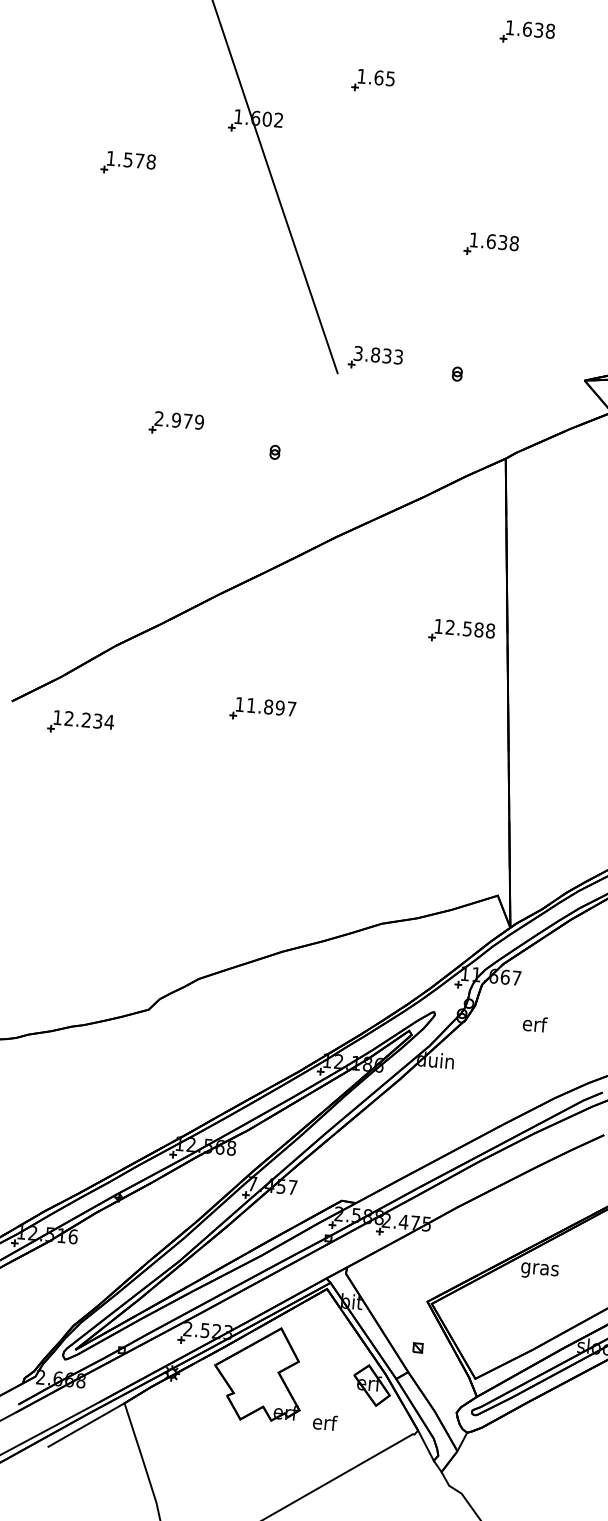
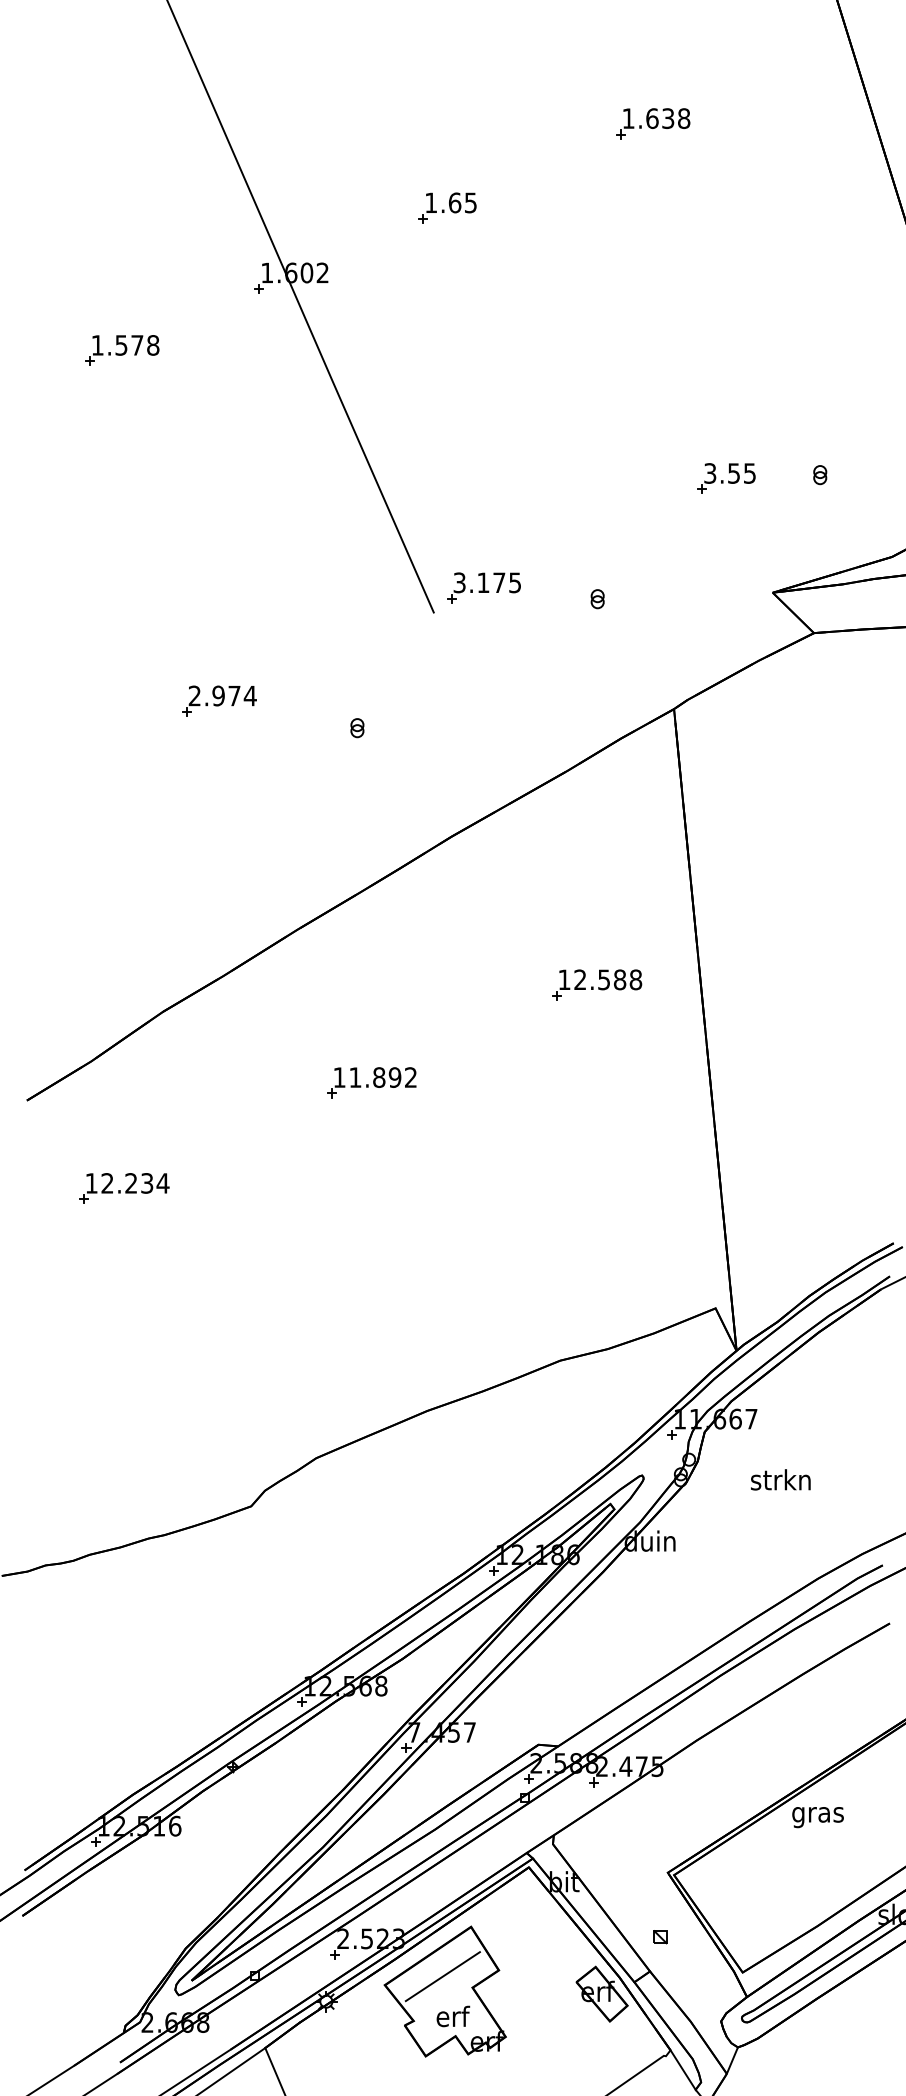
part: (491, 245) -> (629, 418), removed
part: (558, 294) -> (726, 478), added
text: (387, 355) -> (499, 582), 3.833 -> 3.175
text: (198, 421) -> (249, 695), 2.979 -> 2.974
part: (462, 631) -> (597, 984), moved
text: (291, 708) -> (410, 1077), 11.897 -> 11.892
part: (81, 723) -> (124, 1188), moved
text: (534, 1023) -> (780, 1479), erf -> strkn
line: (257, 1362) -> (442, 1976), added
text: (325, 1422) -> (453, 2016), moved

